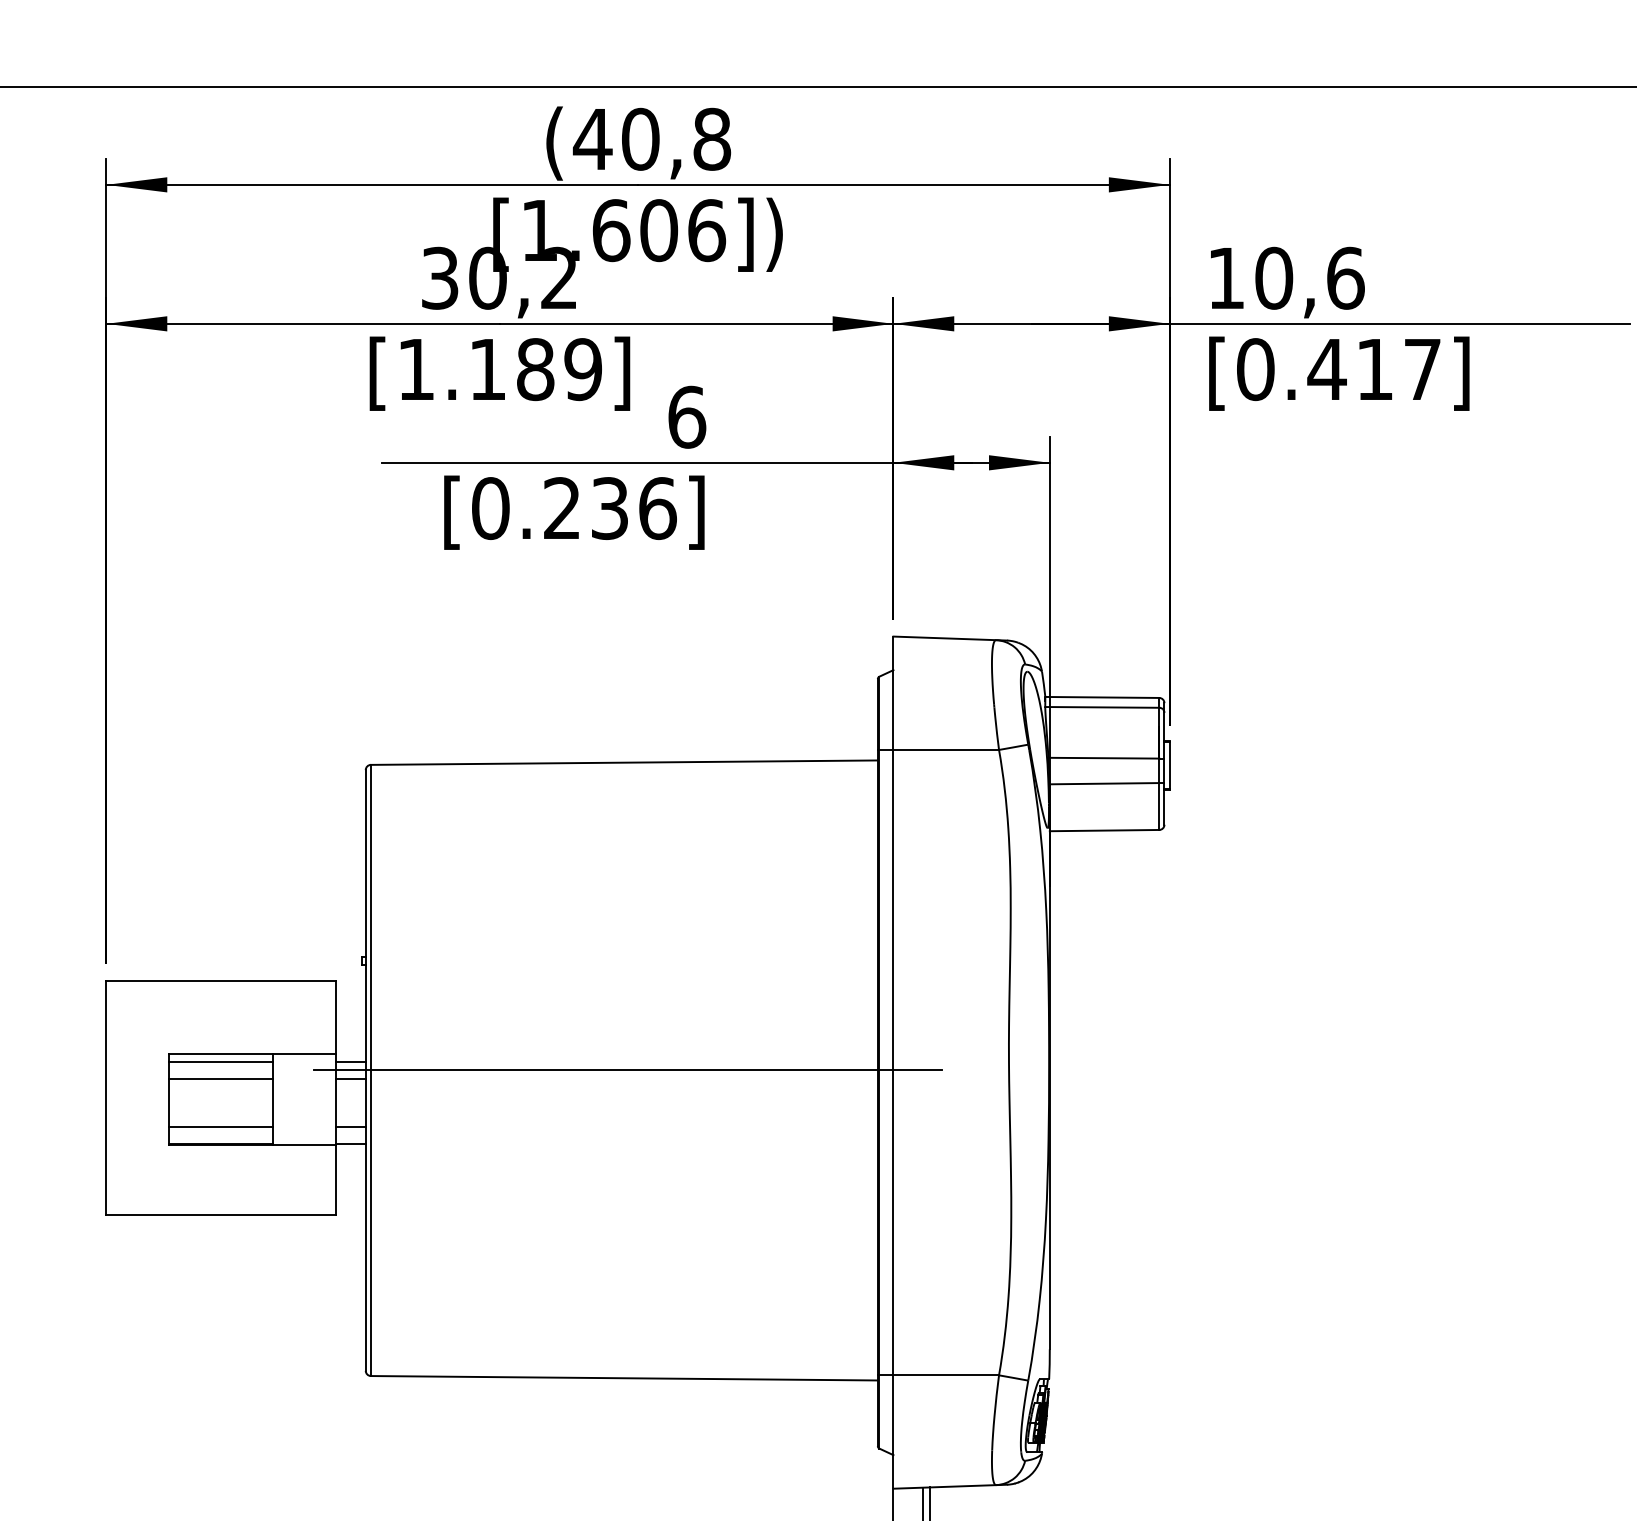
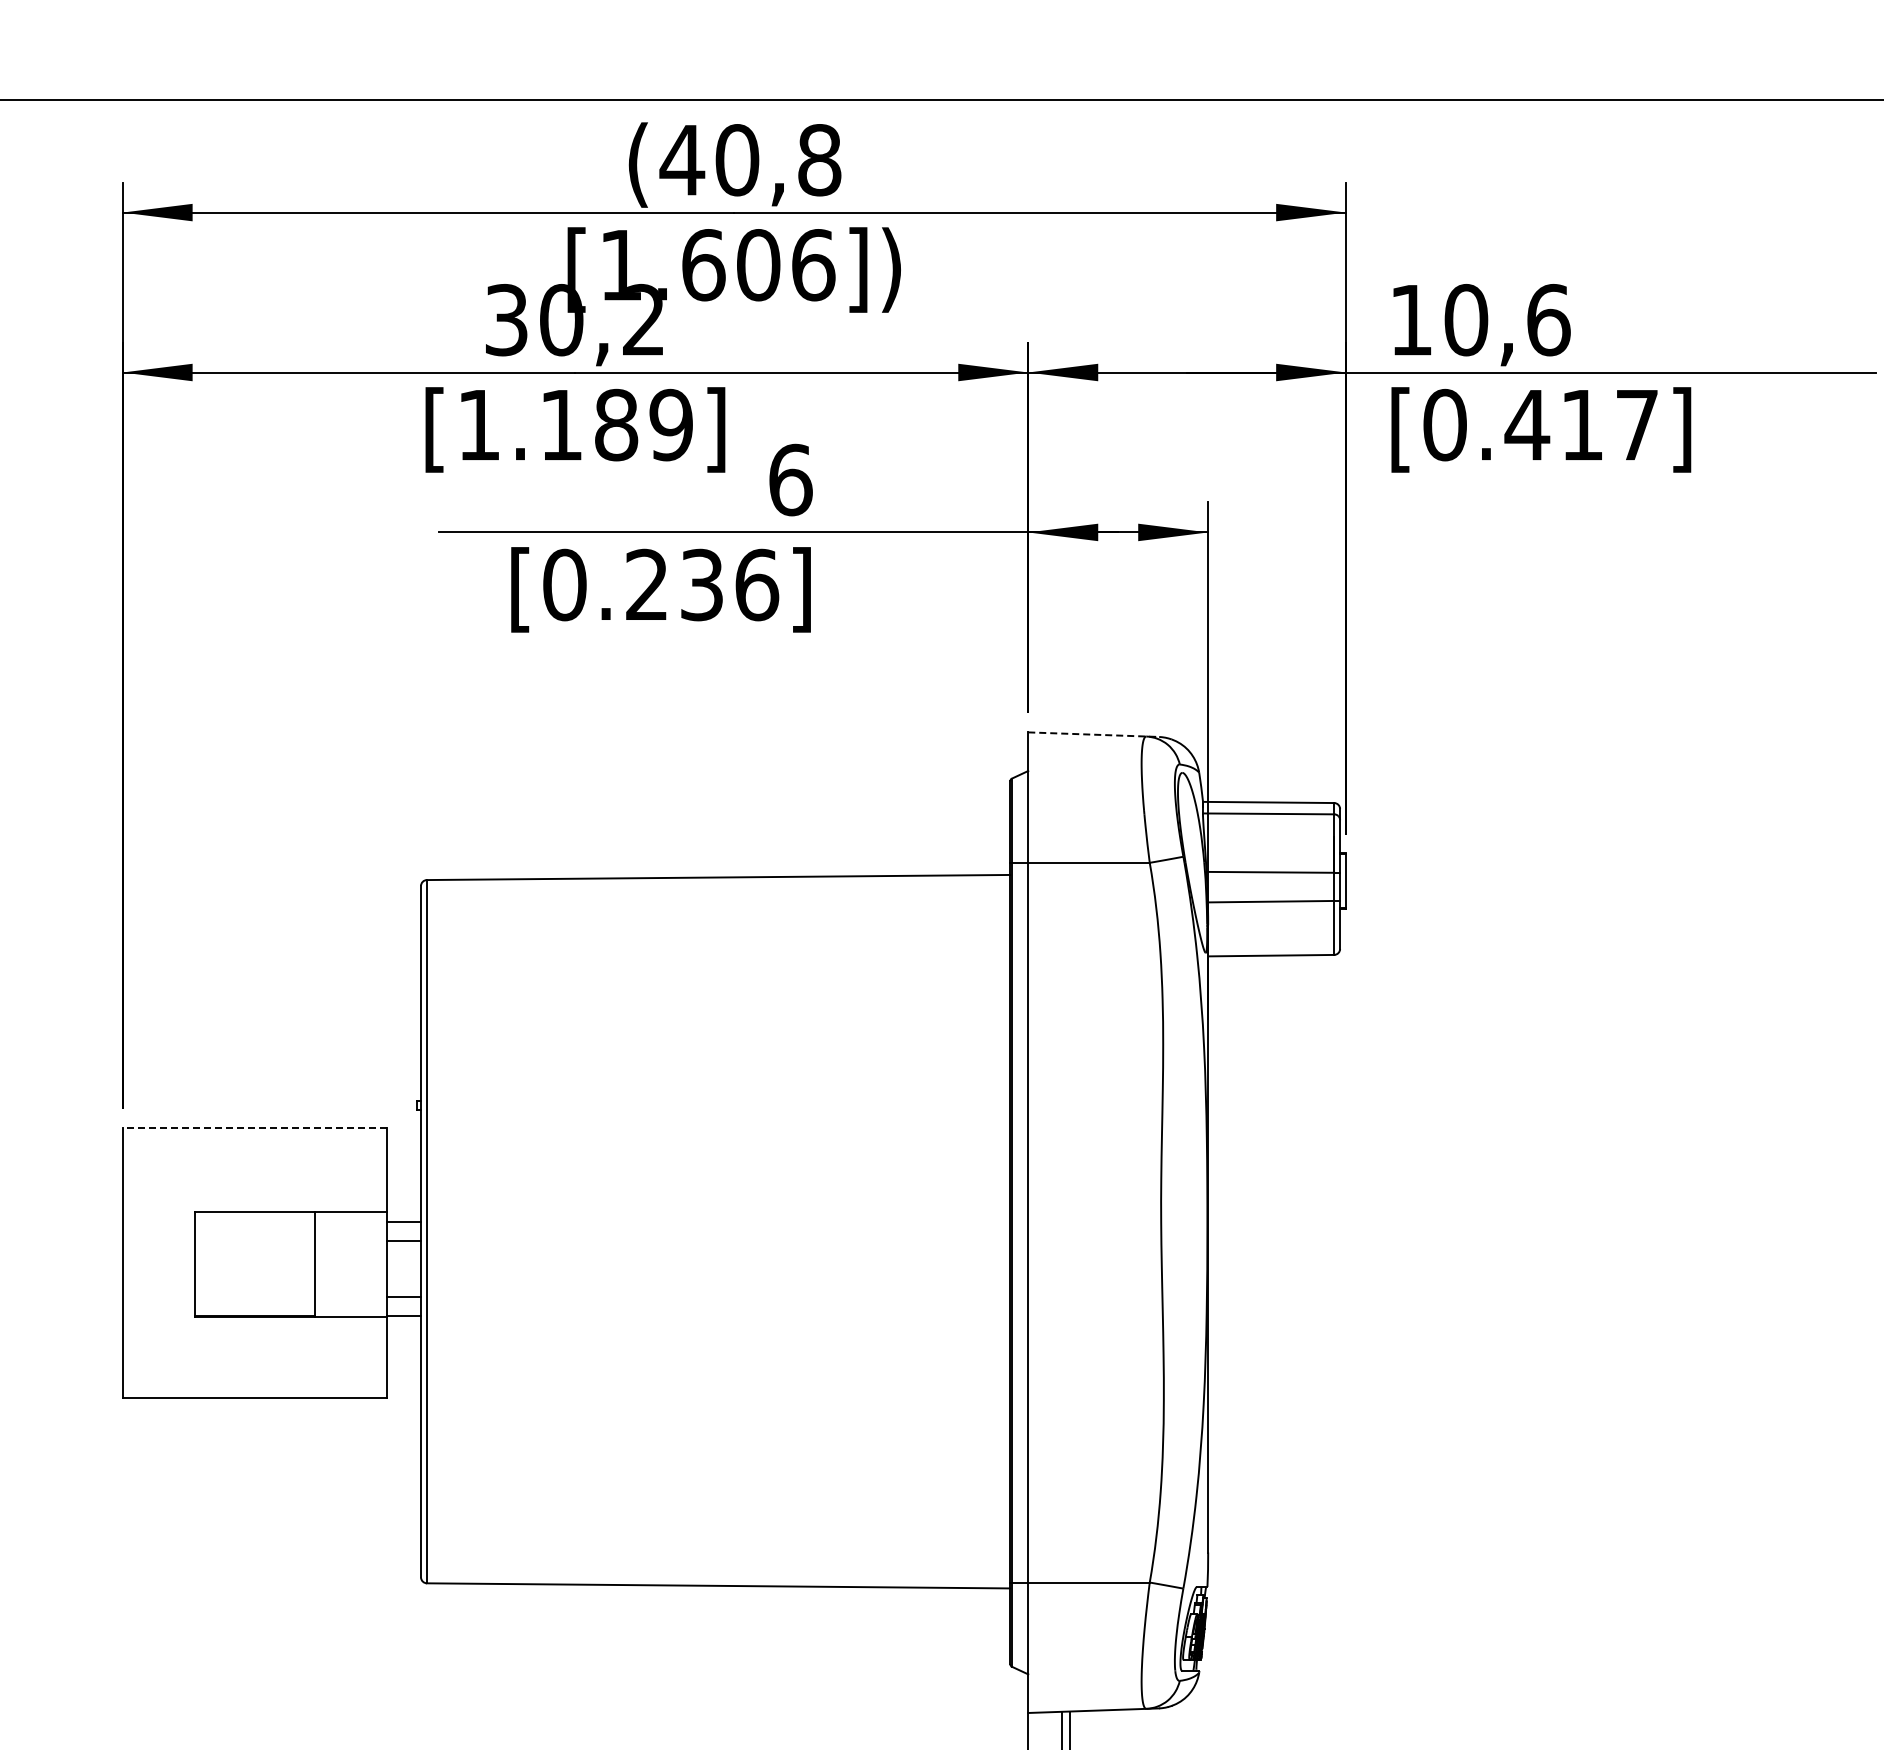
line: (951, 638) -> (1094, 734), solid -> dashed
line: (221, 980) -> (254, 1128), solid -> dashed
line: (221, 1062) -> (254, 1222), removed
line: (627, 1070) -> (722, 1231), removed
line: (221, 1078) -> (254, 1241), removed
line: (221, 1127) -> (254, 1297), removed

